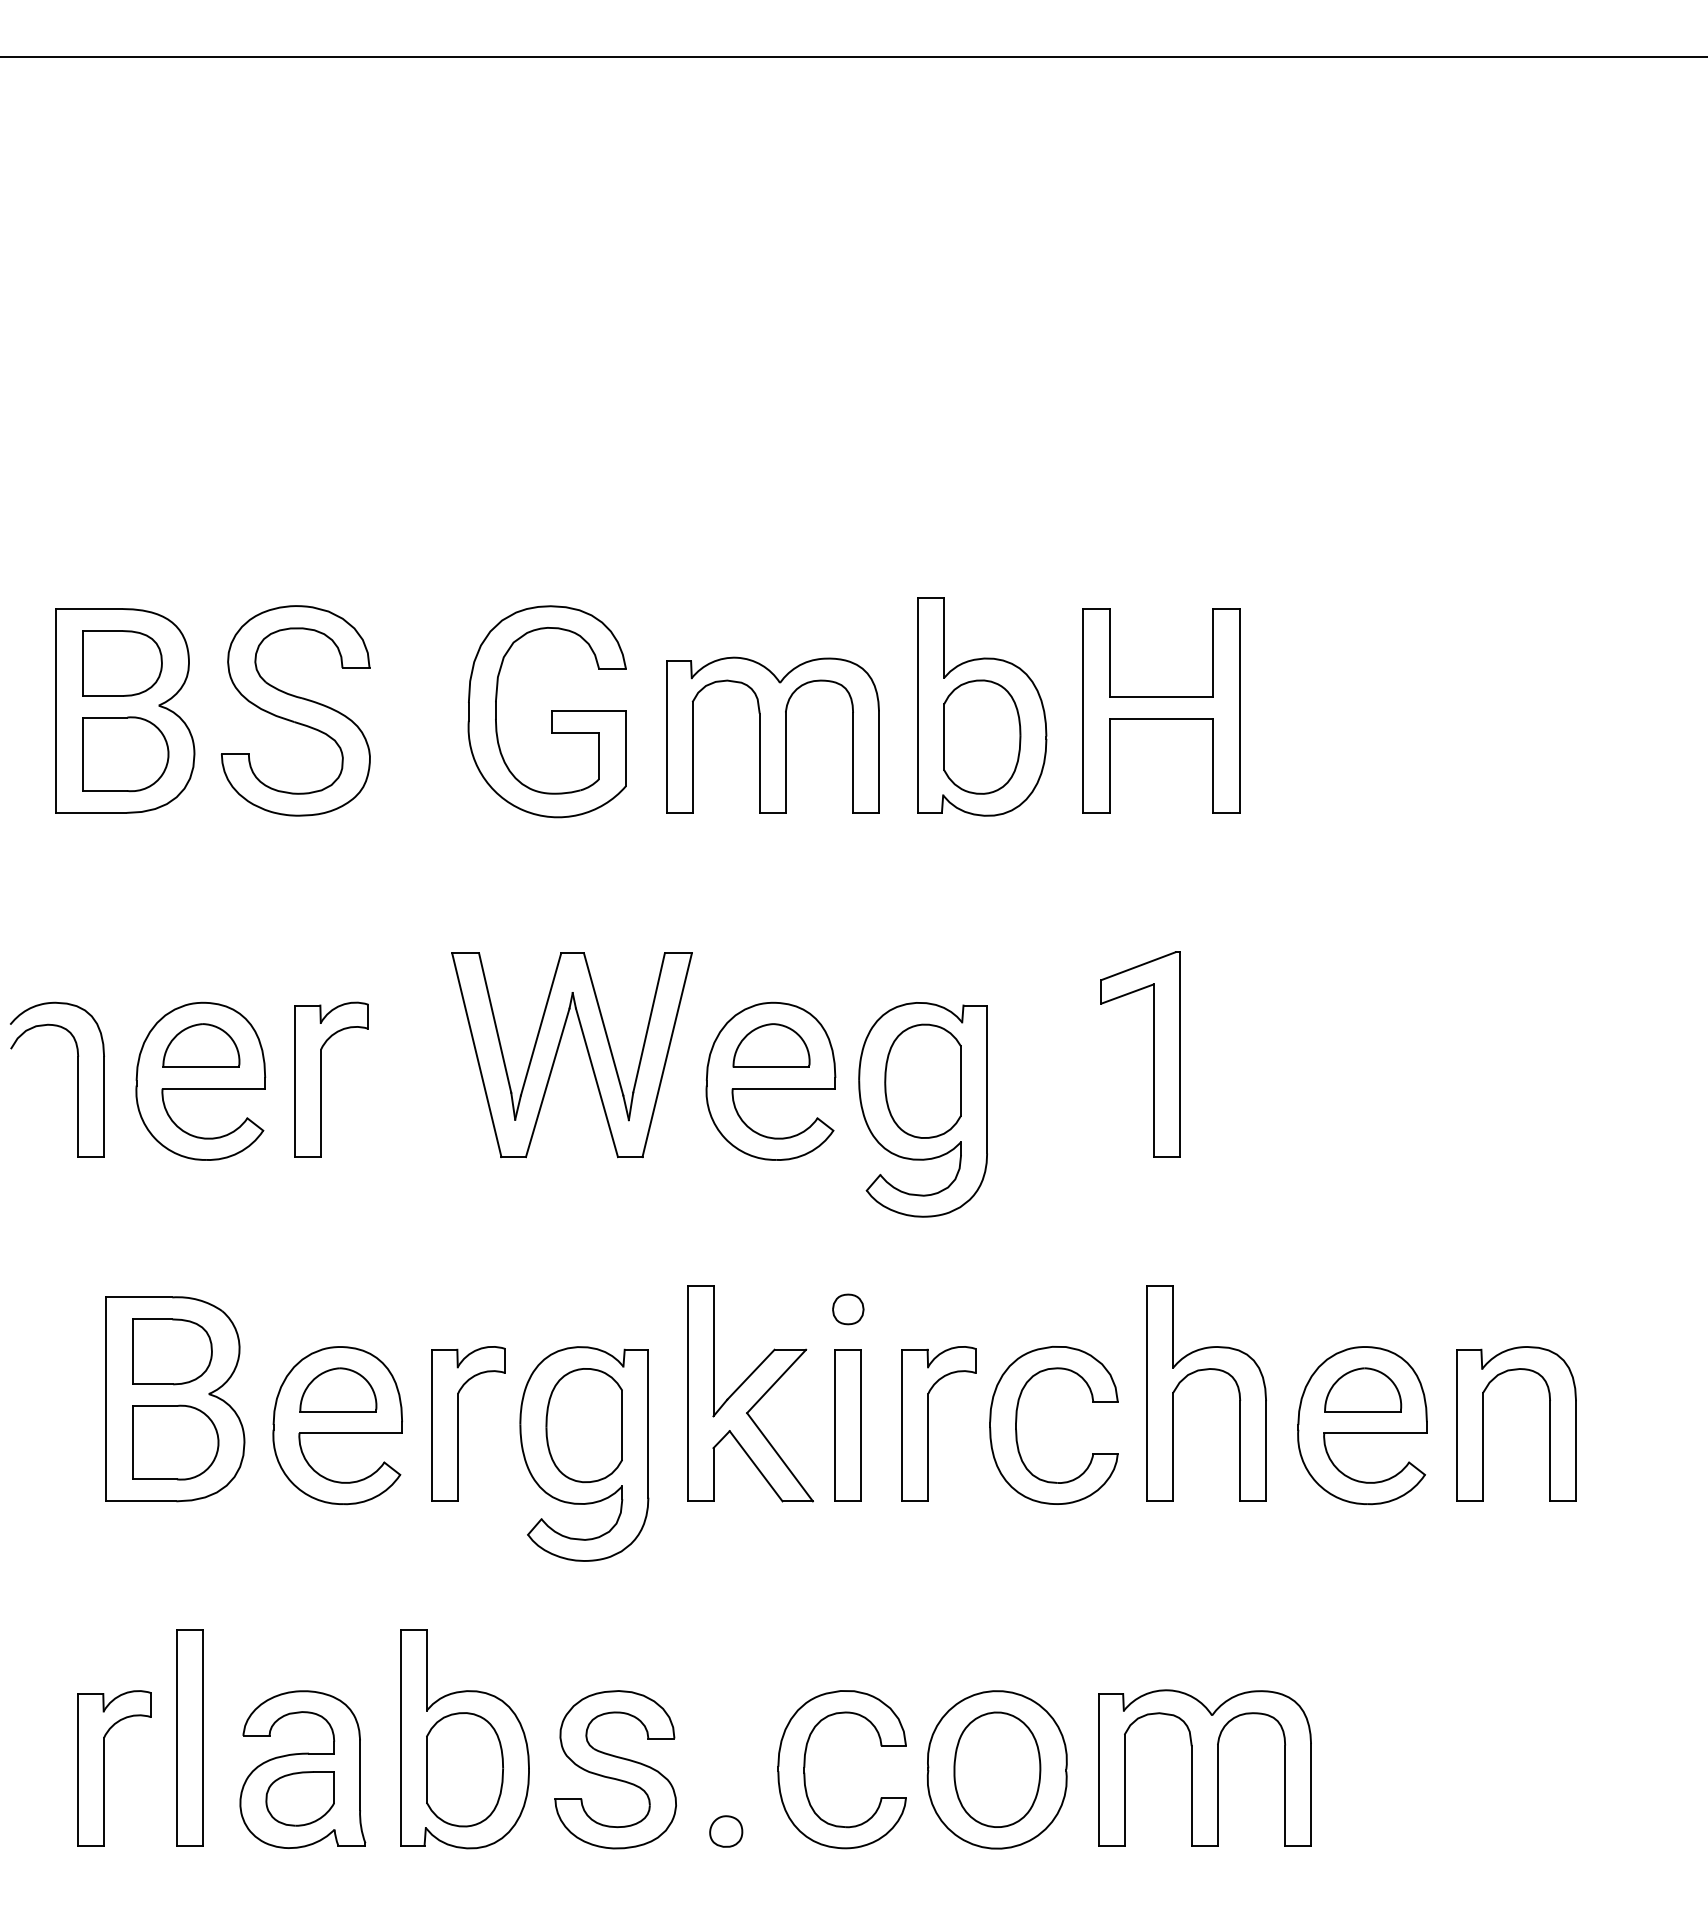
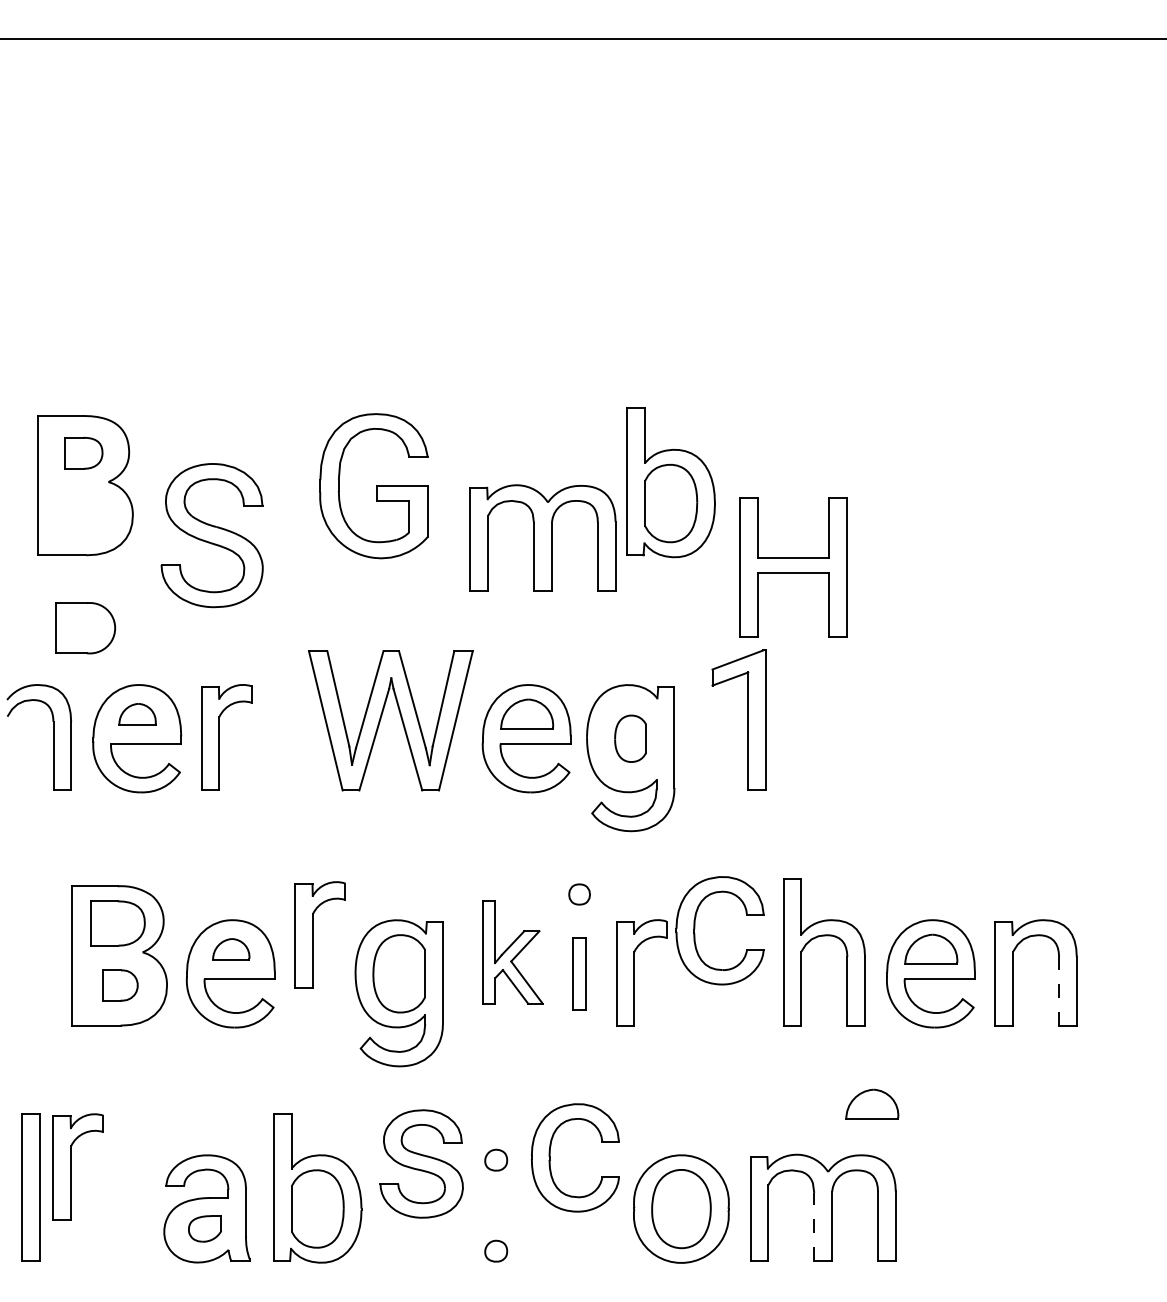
part: (122, 663) -> (83, 453), size x0.7
part: (294, 710) -> (211, 535), moved
part: (1161, 710) -> (793, 567), moved
part: (772, 734) -> (542, 537), moved
part: (125, 754) -> (85, 628), moved
part: (201, 1044) -> (137, 713), size x0.7
part: (1152, 1053) -> (747, 719), moved
part: (922, 1081) -> (630, 738), size x0.6
part: (338, 1388) -> (231, 948), size x0.7
part: (750, 1394) -> (512, 952), size x0.7
part: (1017, 1422) -> (695, 928), moved
part: (467, 1423) -> (319, 934), moved
part: (848, 1425) -> (579, 973), size x0.7
part: (176, 1442) -> (120, 985), size x0.6
line: (1550, 1449) -> (1059, 990), solid -> dashed
part: (1277, 1615) -> (872, 1103), added
part: (726, 1697) -> (496, 1159), added
part: (189, 1738) -> (30, 1187), moved
part: (113, 1767) -> (77, 1166), moved
part: (615, 1769) -> (421, 1163), moved
part: (805, 1769) -> (550, 1157), moved
line: (1192, 1795) -> (814, 1226), solid -> dashed
part: (299, 1798) -> (204, 1228), size x0.7

